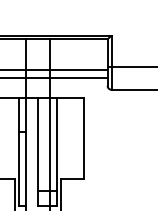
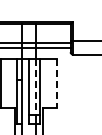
line: (84, 139) -> (56, 84), solid -> dashed
line: (48, 144) -> (35, 87), solid -> dashed

